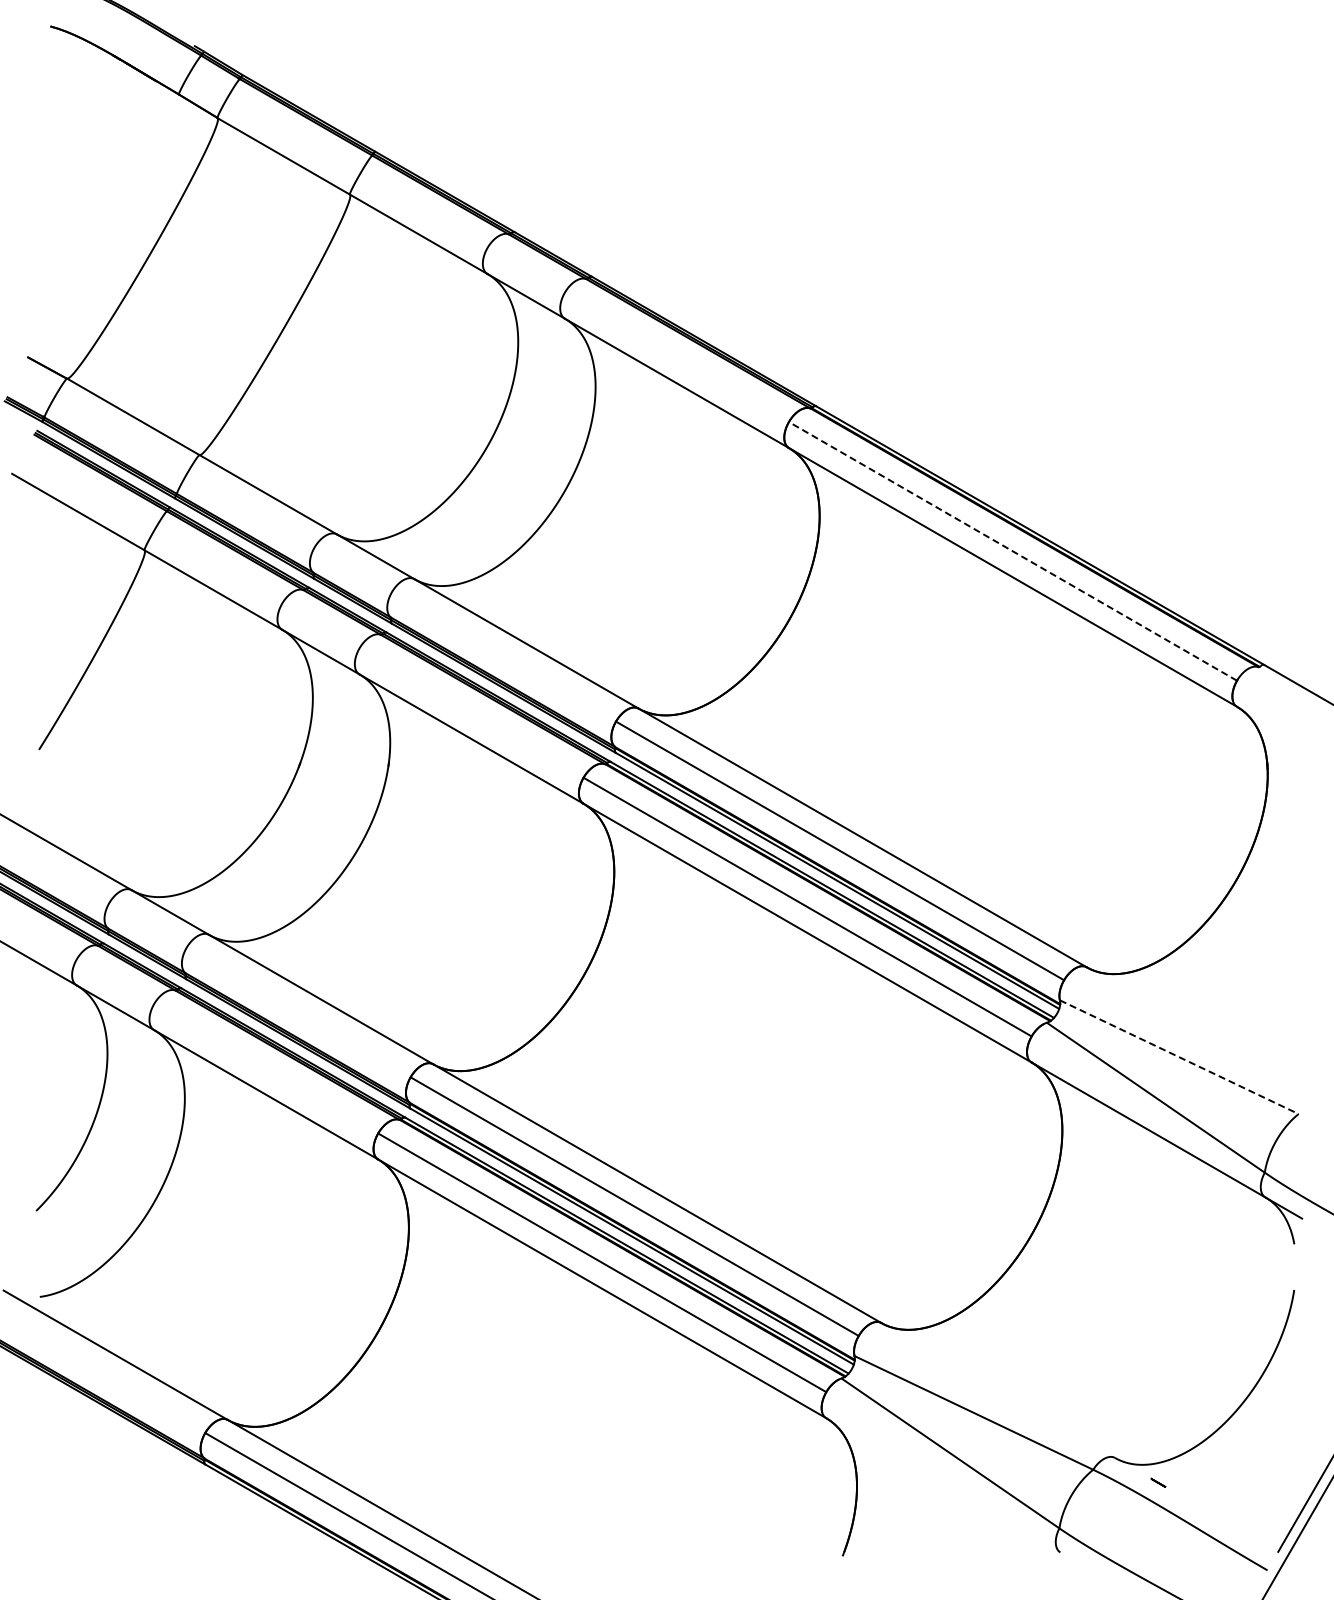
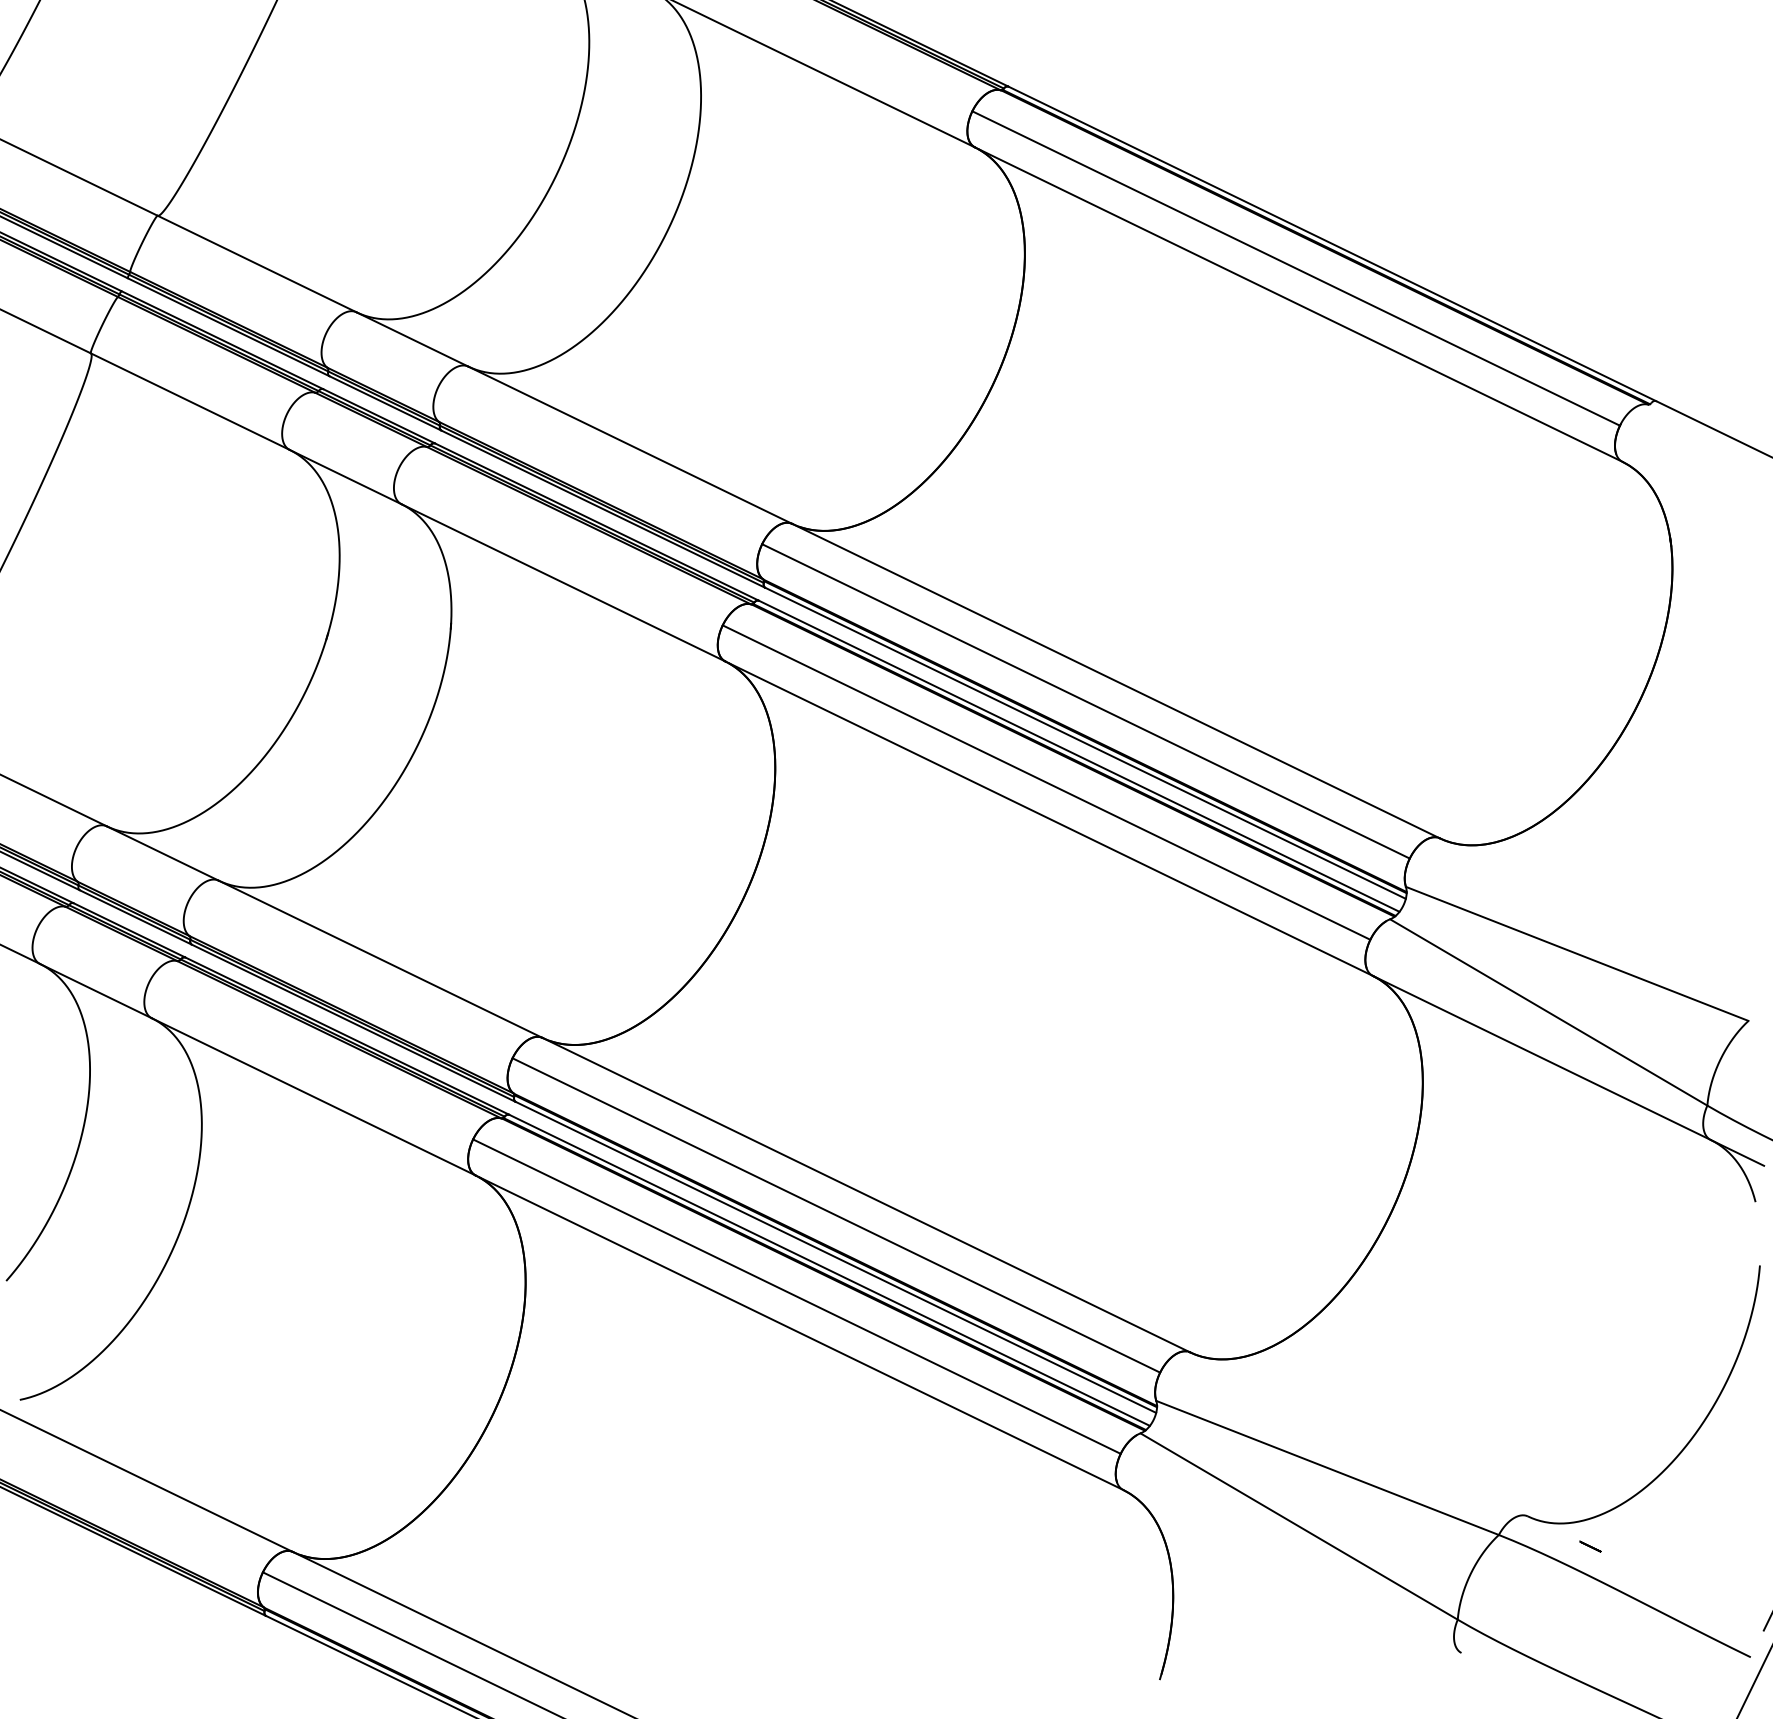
line: (1012, 551) -> (1295, 268), dashed -> solid
line: (1179, 1057) -> (1577, 954), dashed -> solid

